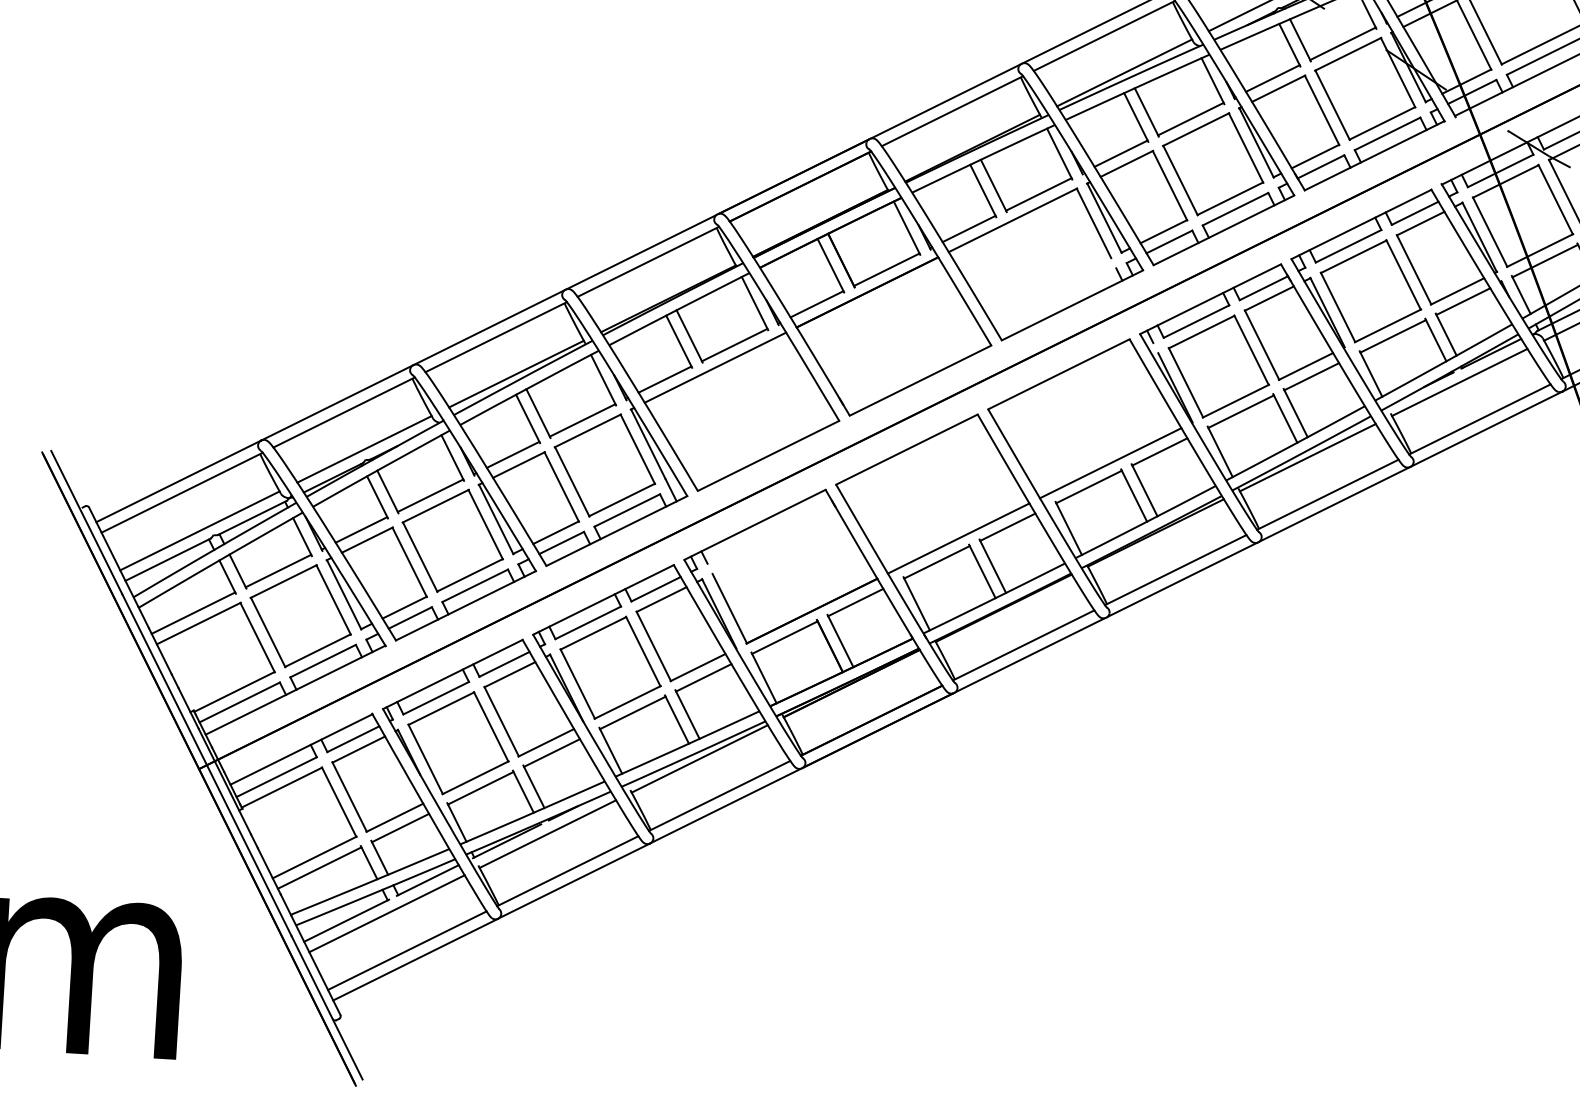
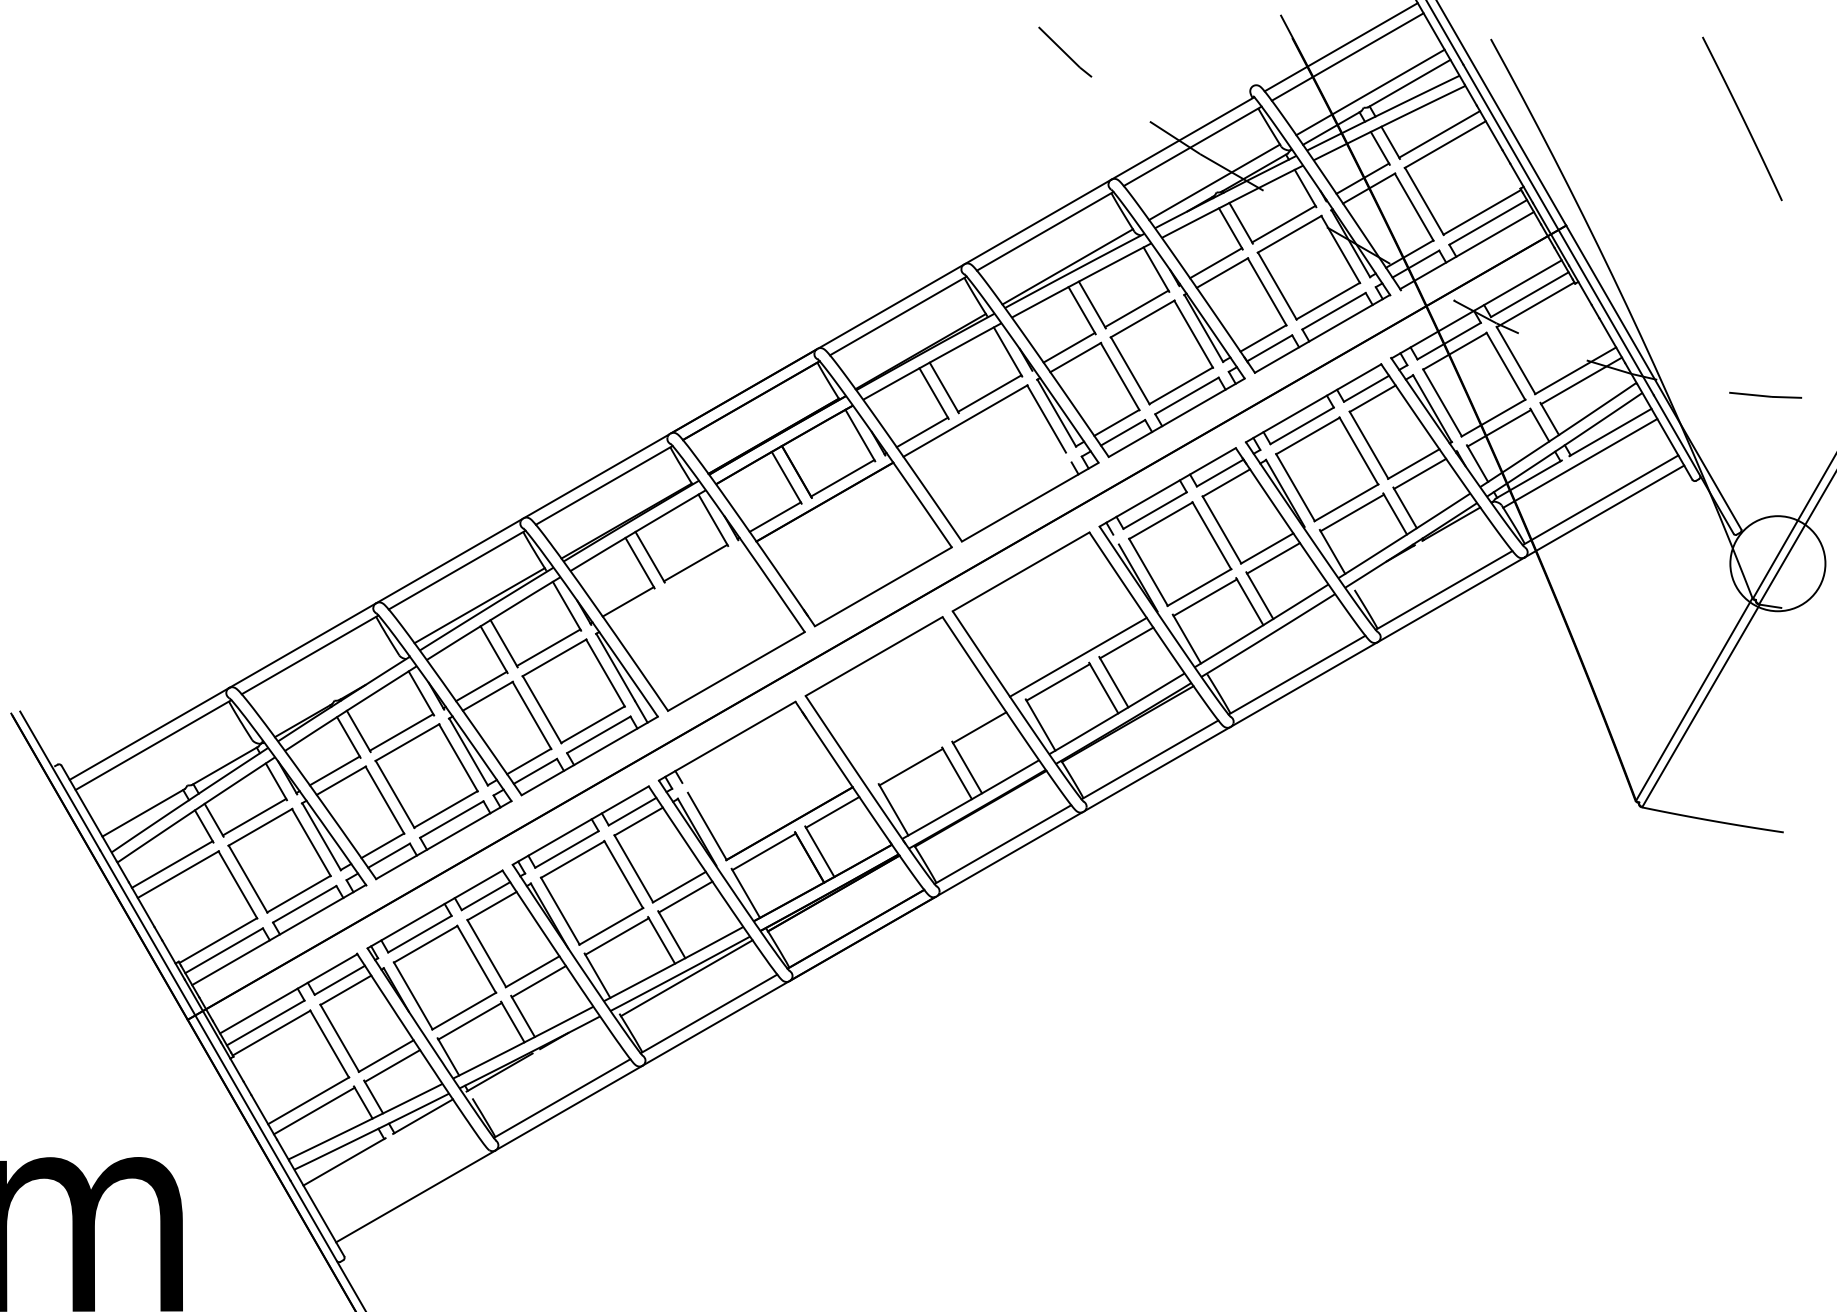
line: (715, 367) -> (677, 586), removed
line: (1459, 382) -> (1421, 554), removed
line: (364, 448) -> (332, 689), removed
line: (1307, 457) -> (1274, 639), removed
line: (199, 530) -> (173, 781), removed
line: (957, 537) -> (930, 741), removed
line: (547, 833) -> (539, 1062), removed
line: (387, 913) -> (384, 1152), removed
line: (406, 950) -> (406, 1187), removed

